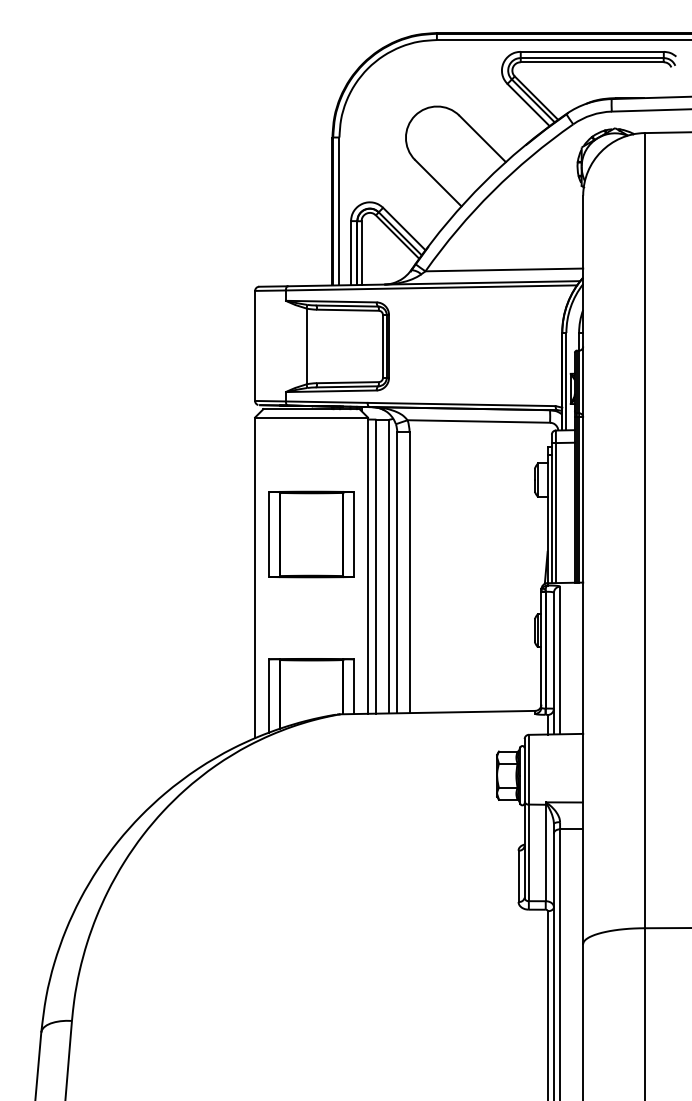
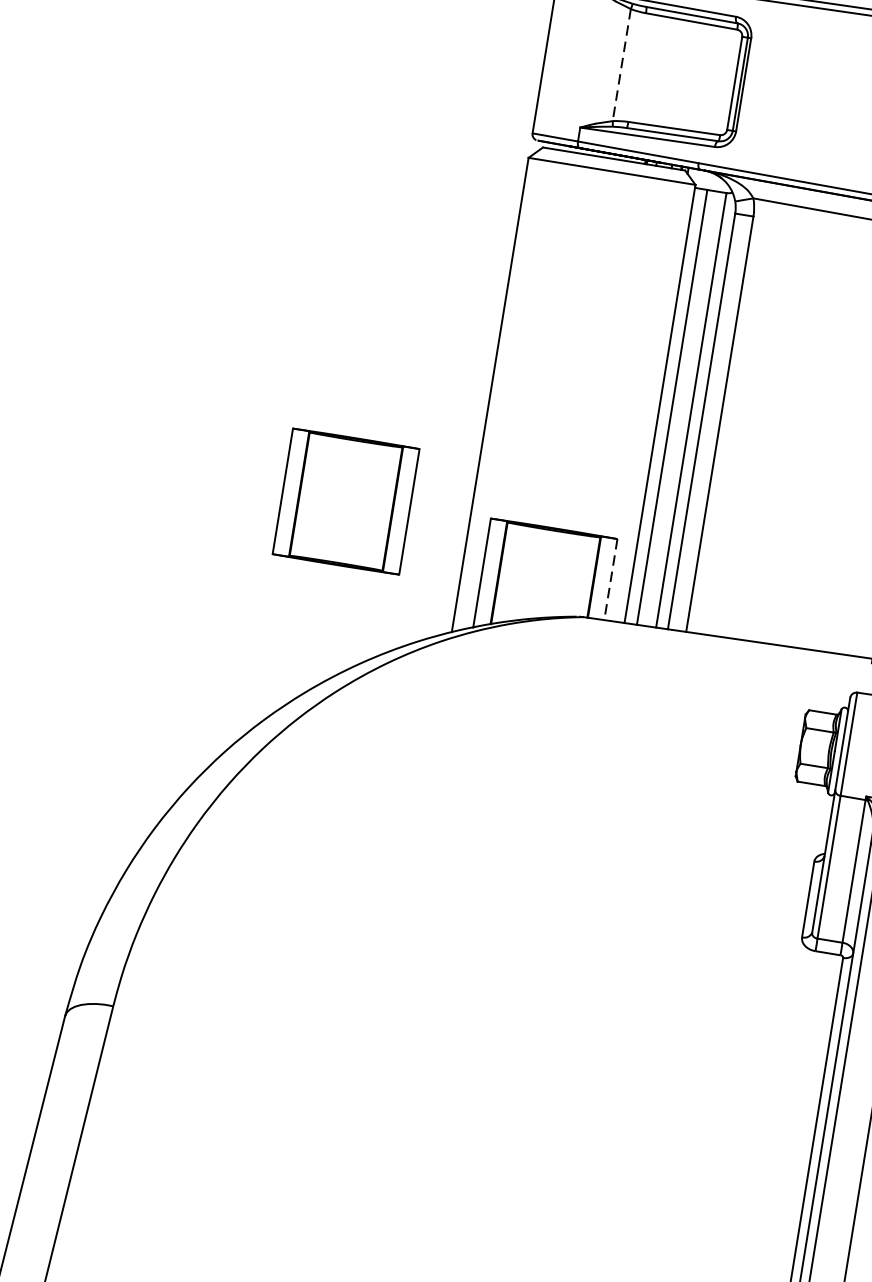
line: (306, 346) -> (621, 65), solid -> dashed
part: (311, 534) -> (346, 501), moved
line: (354, 687) -> (610, 580), solid -> dashed

